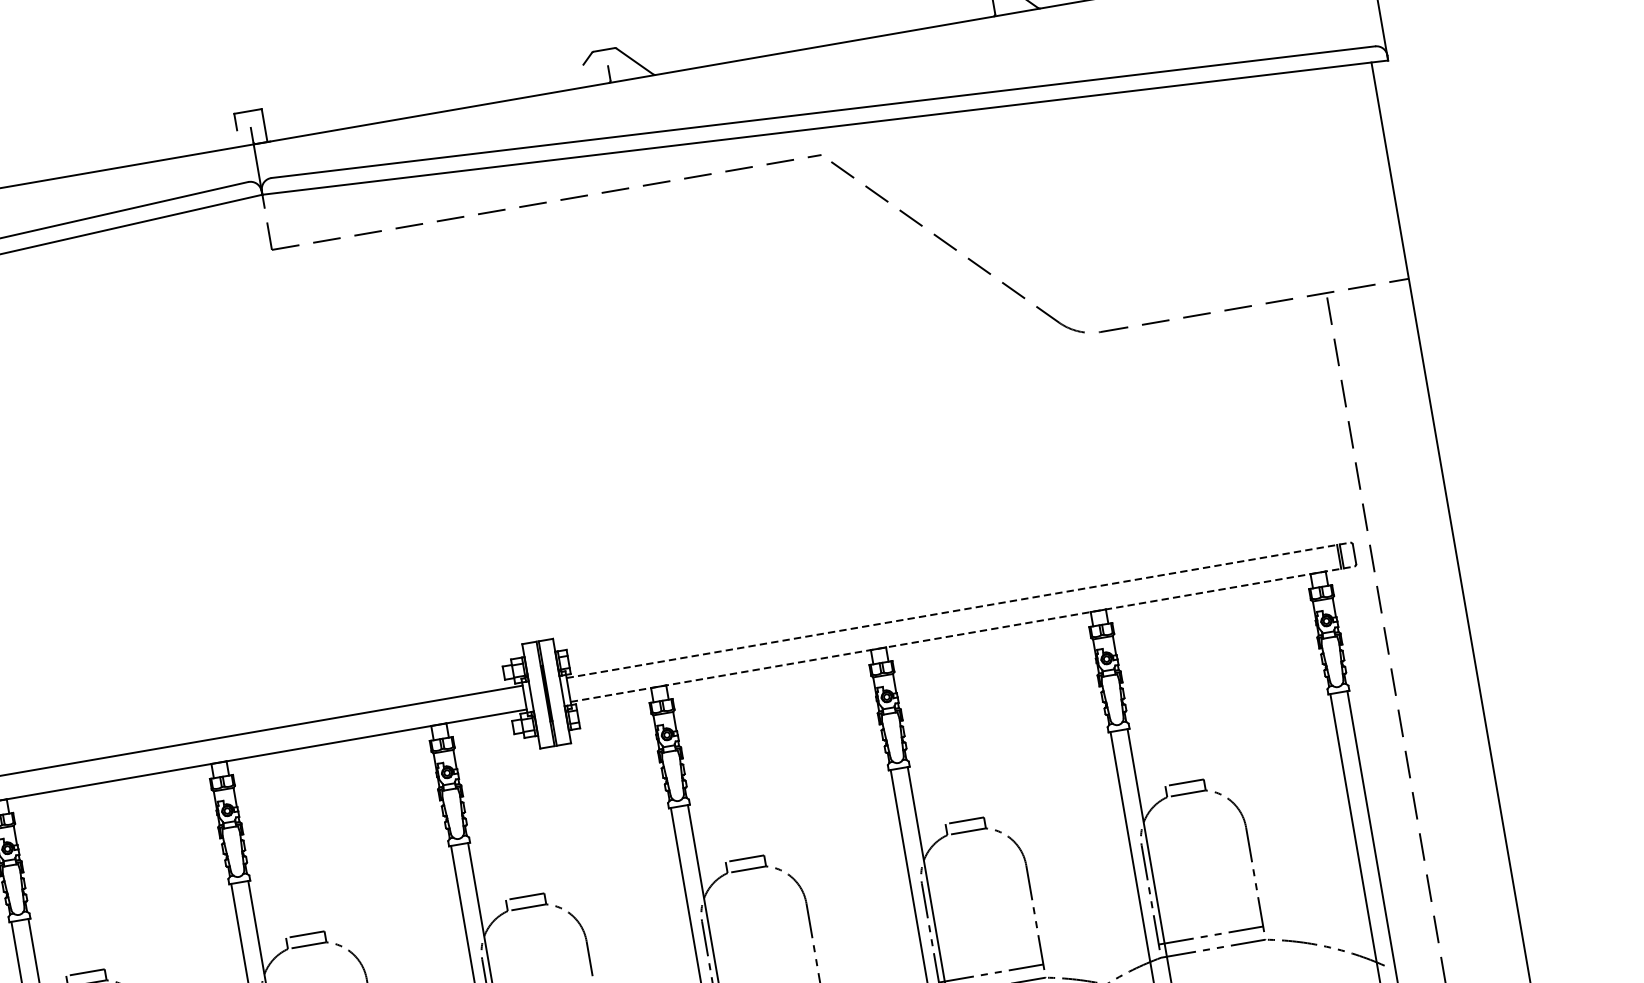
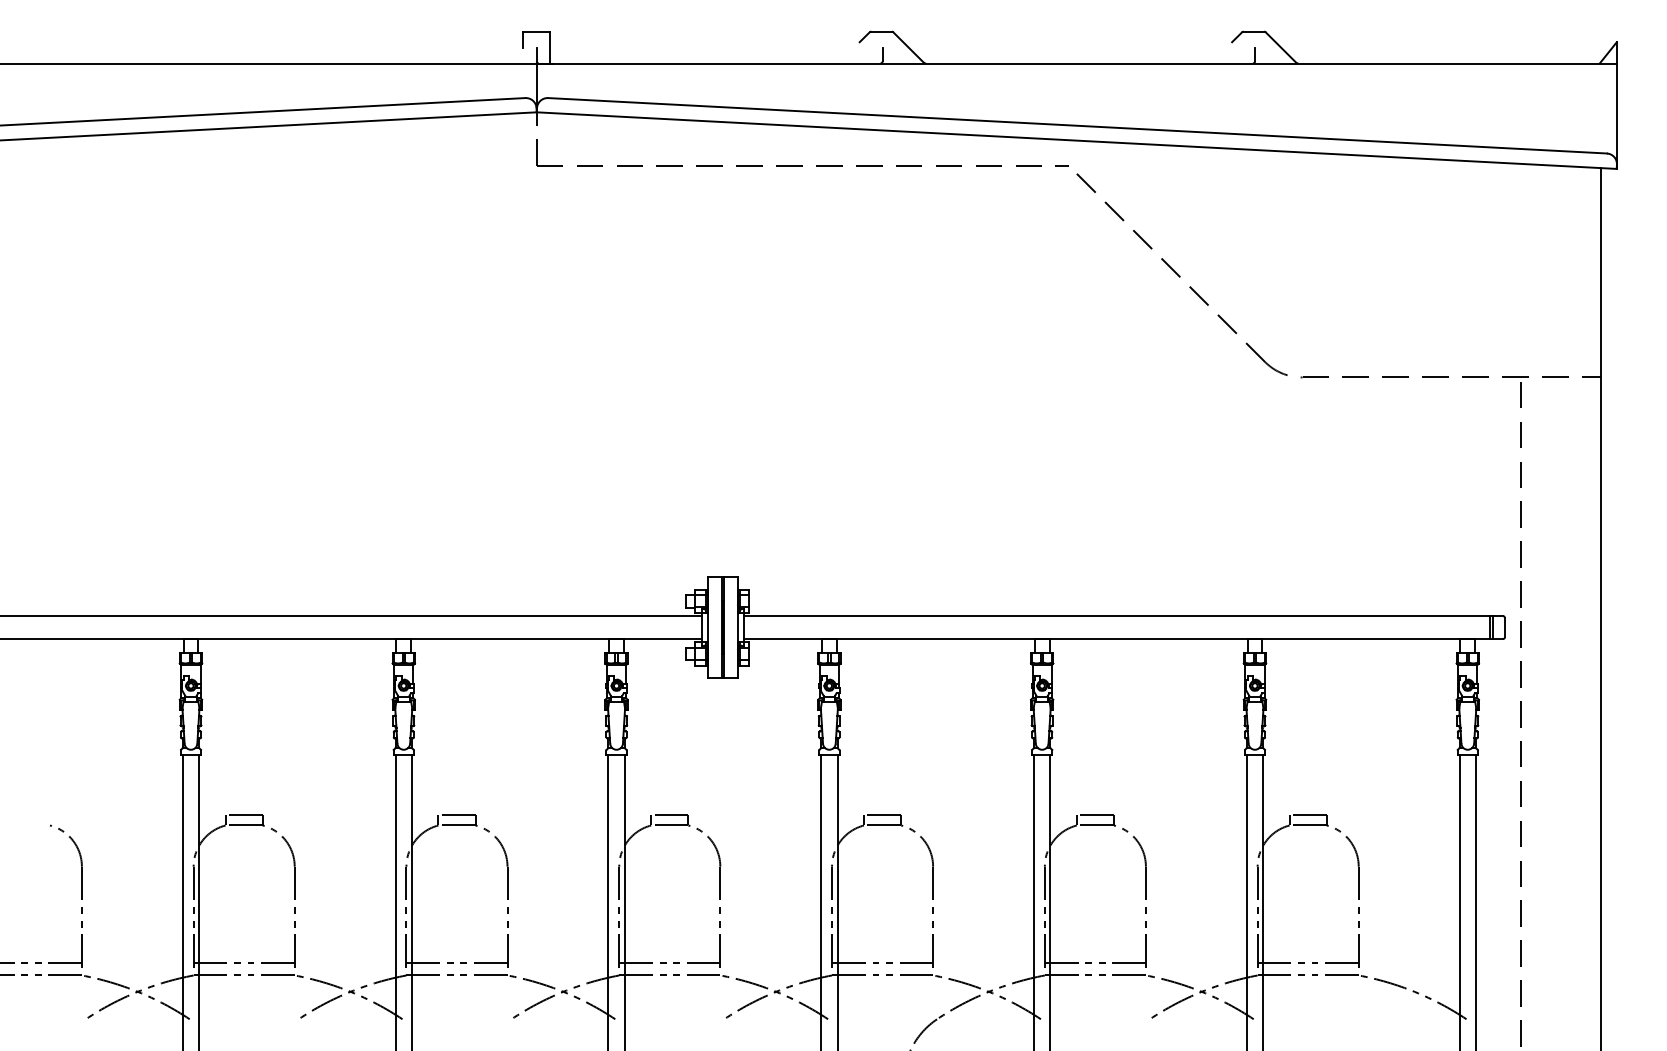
line: (959, 610) -> (1124, 616), dashed -> solid
line: (963, 634) -> (1124, 639), dashed -> solid

